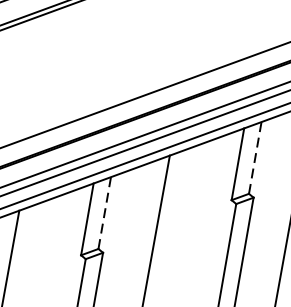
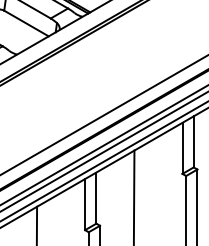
line: (255, 157) -> (193, 141), dashed -> solid
line: (104, 213) -> (96, 198), dashed -> solid

